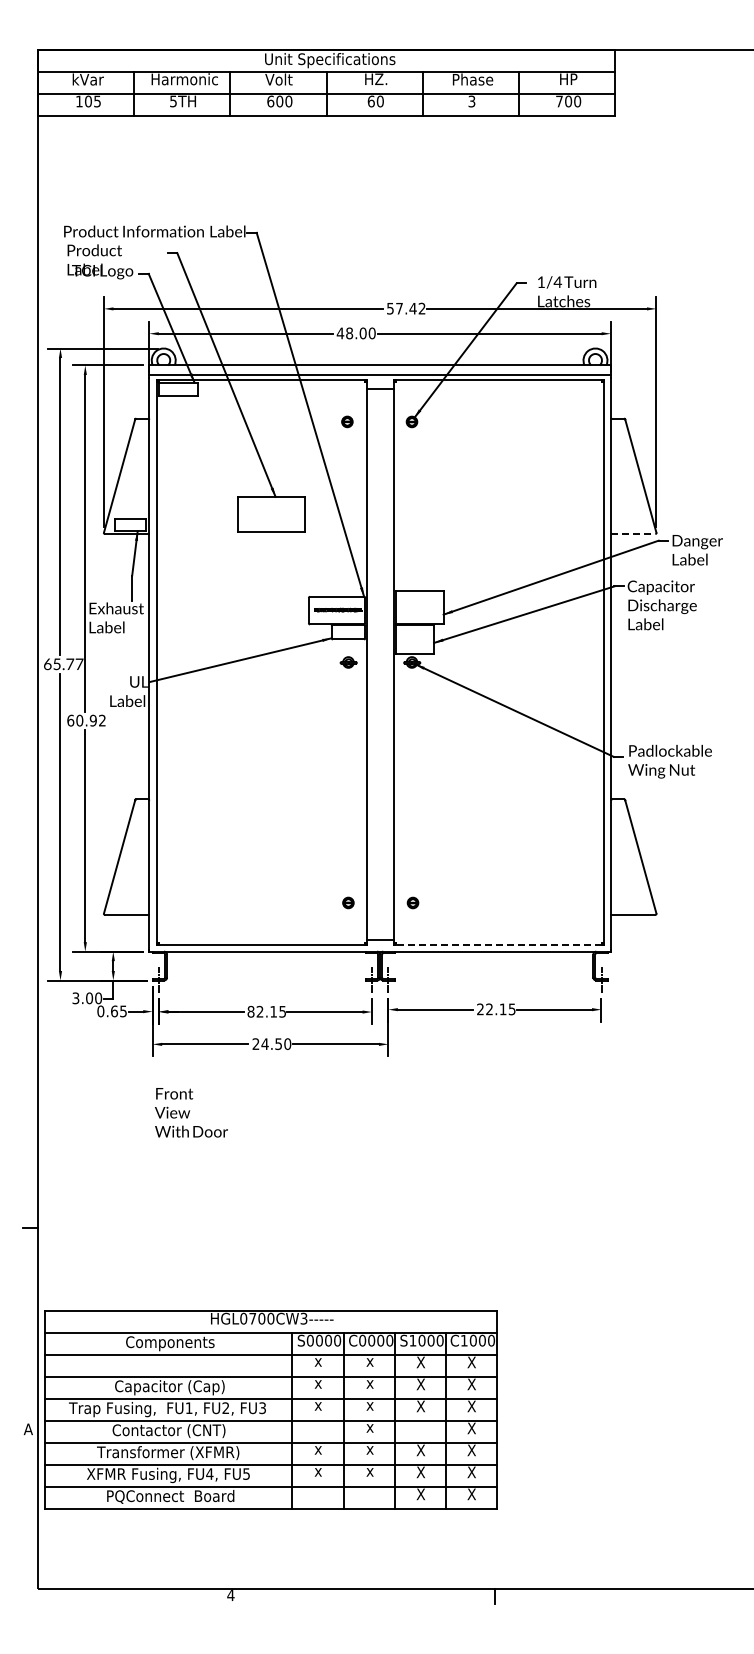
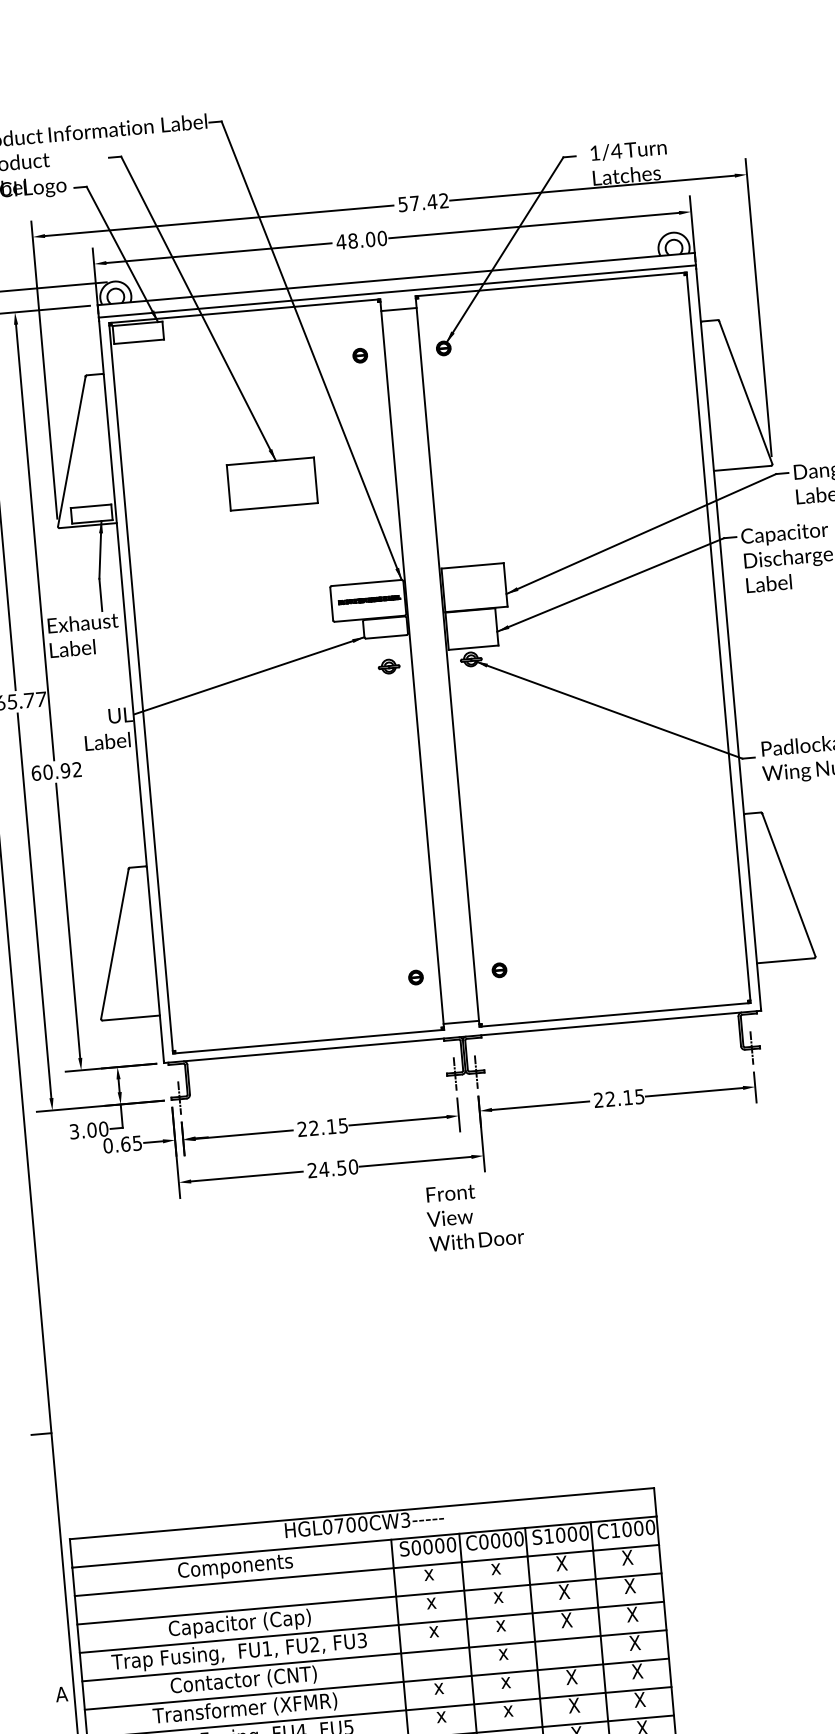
line: (633, 534) -> (742, 468), dashed -> solid
line: (498, 944) -> (614, 1014), dashed -> solid
text: (250, 1011) -> (301, 1128), 82.15 -> 22.15
text: (191, 1112) -> (474, 1215), moved

